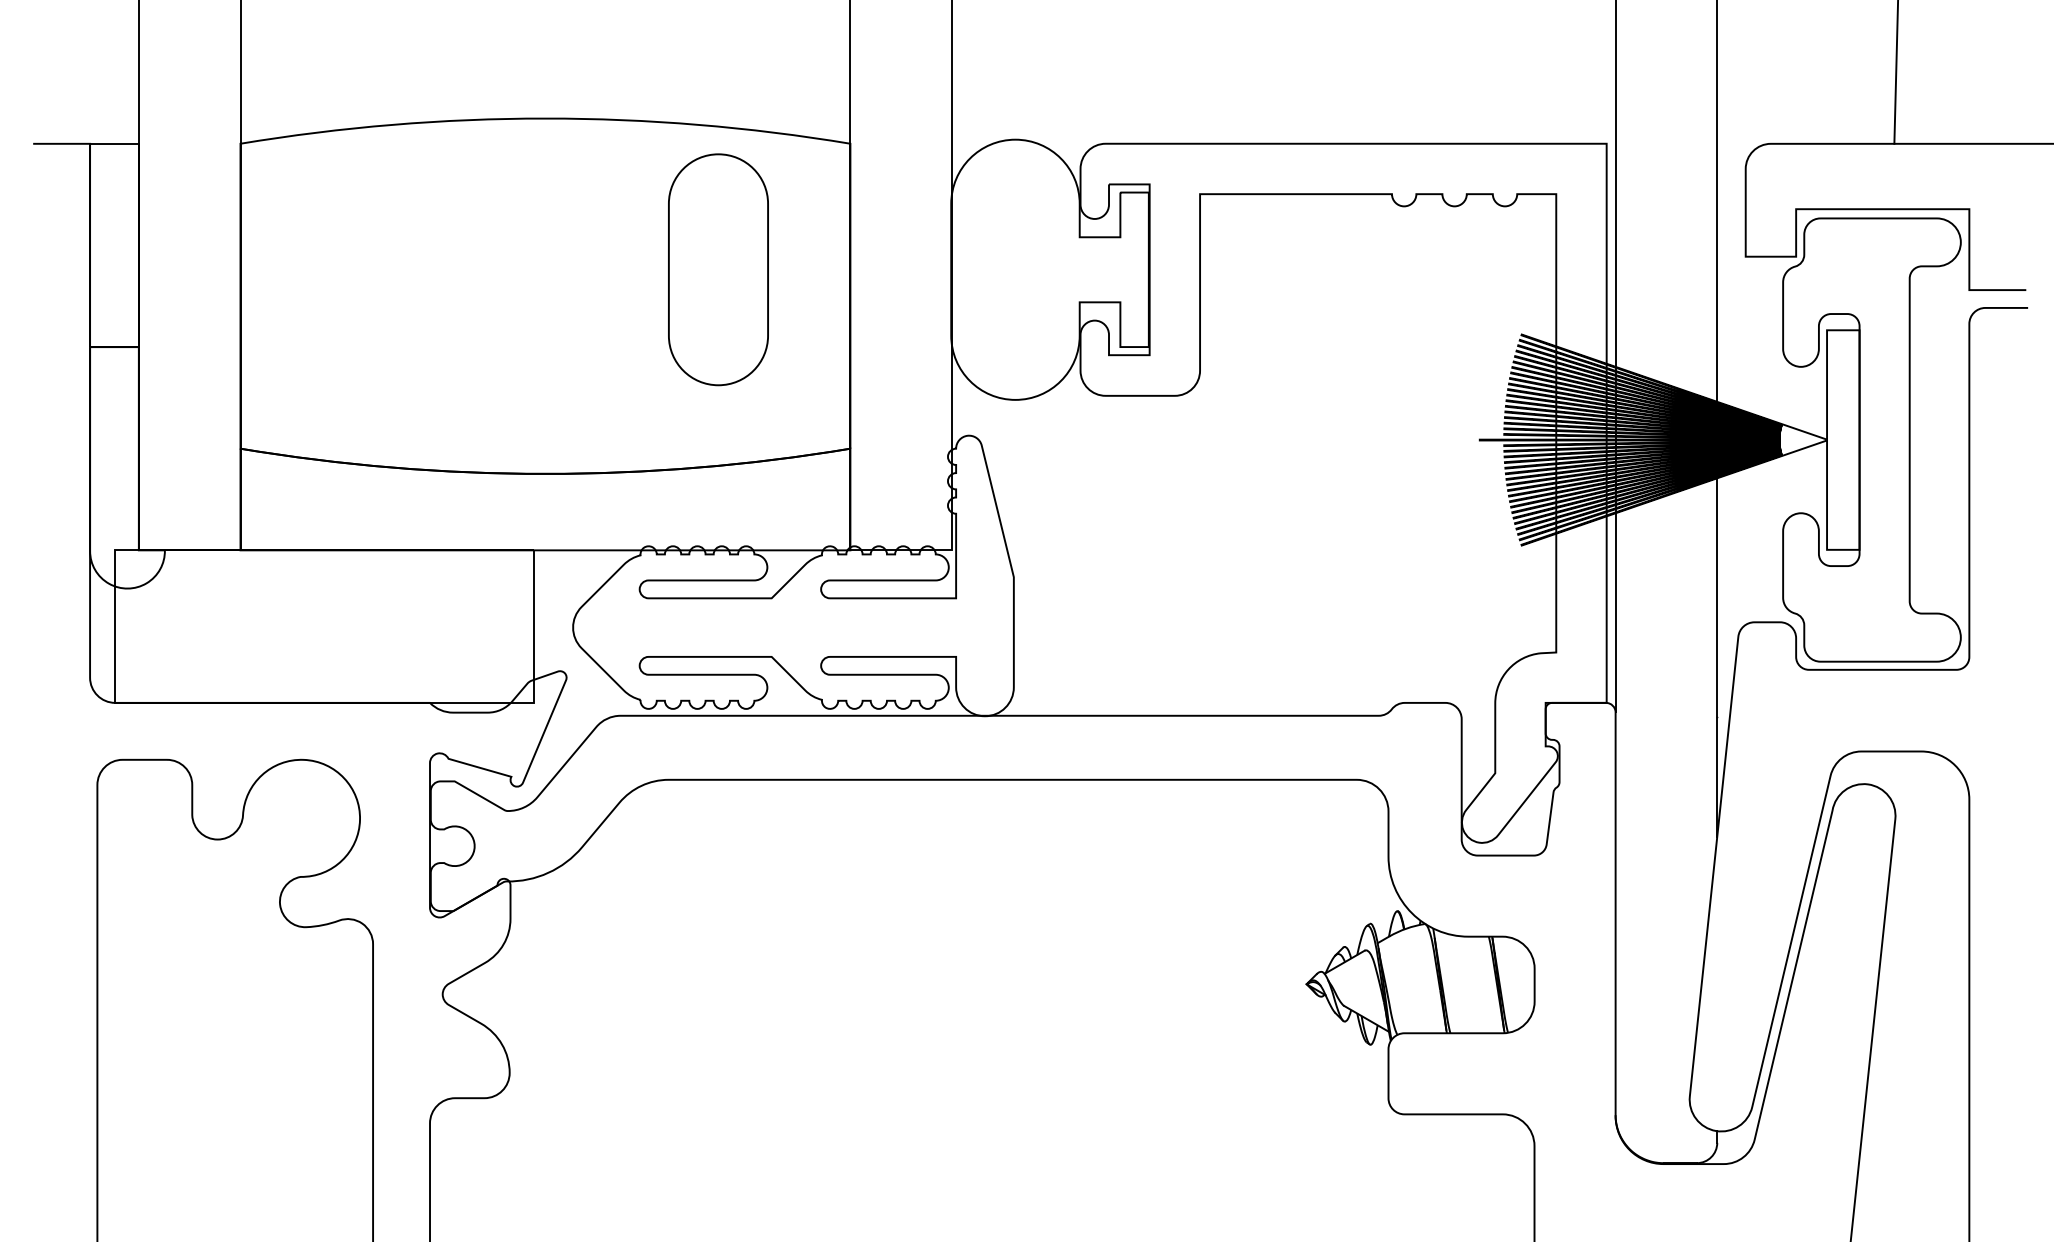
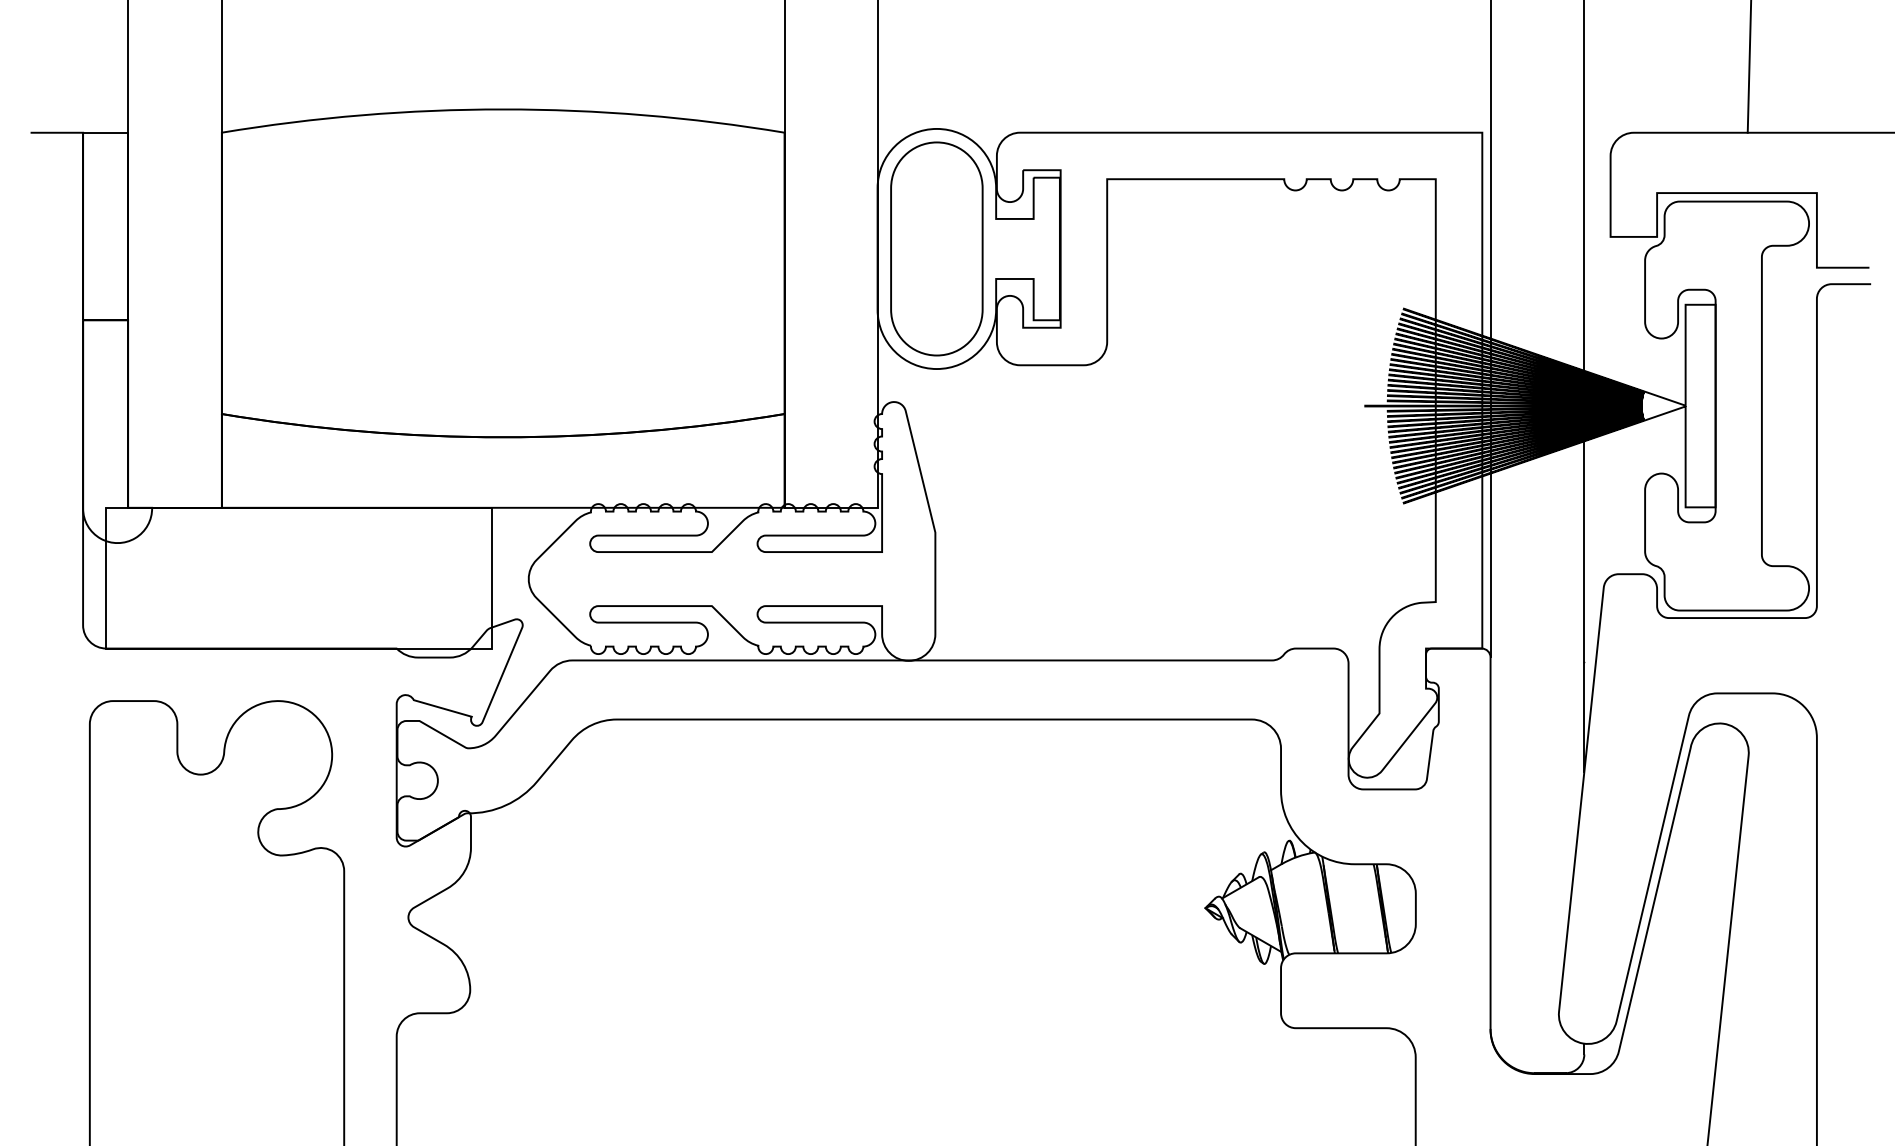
part: (718, 269) -> (936, 248), moved

